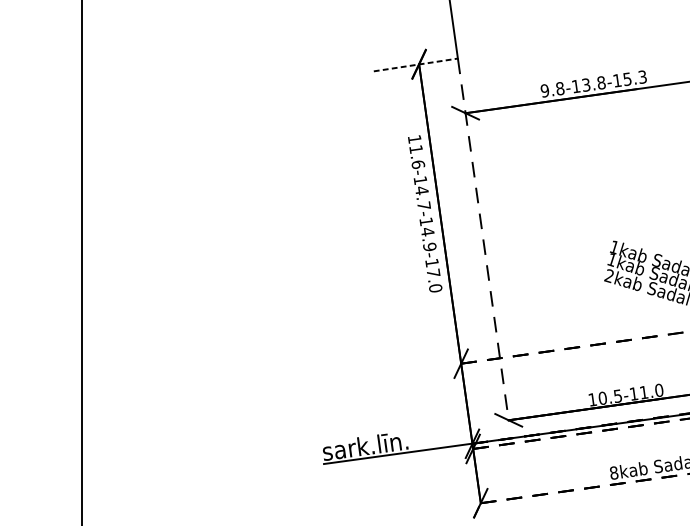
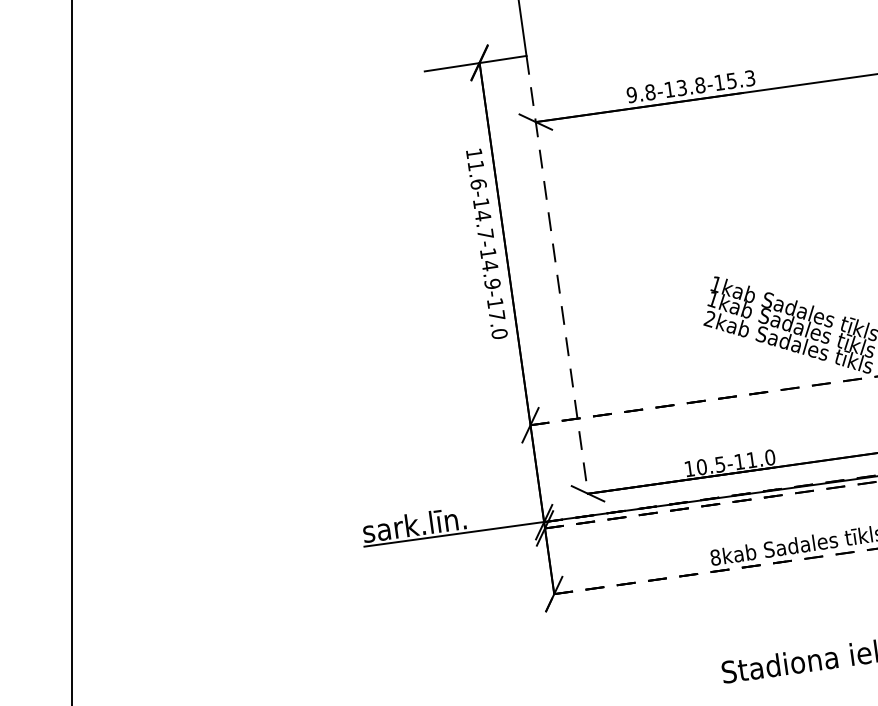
line: (416, 64) -> (476, 63), dashed -> solid

